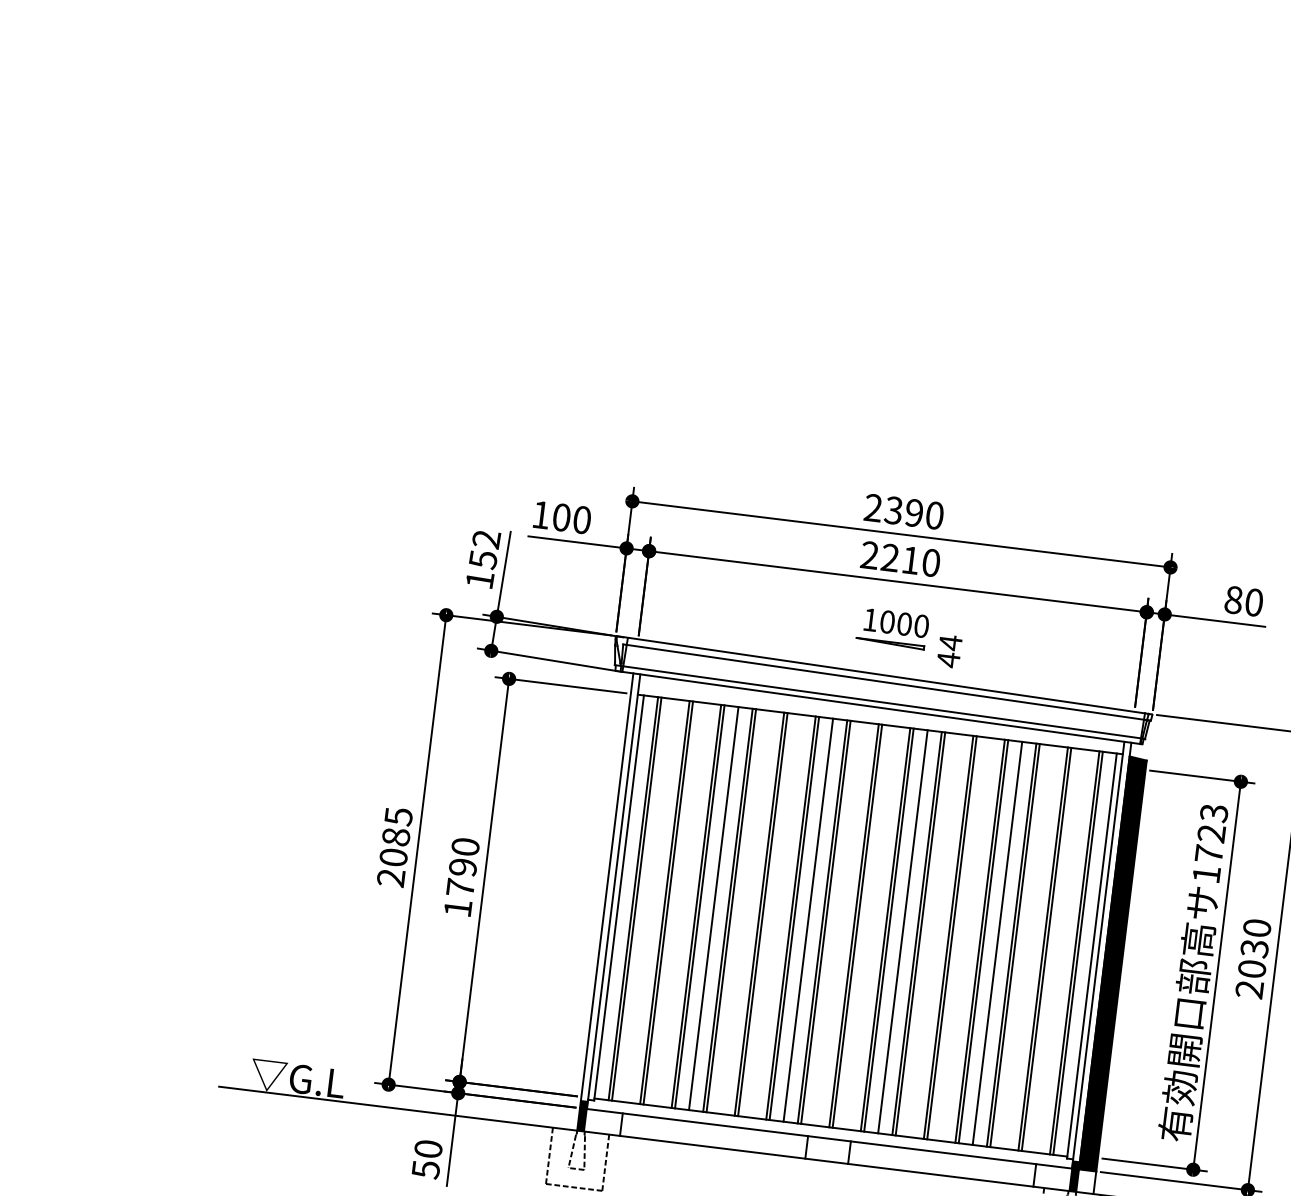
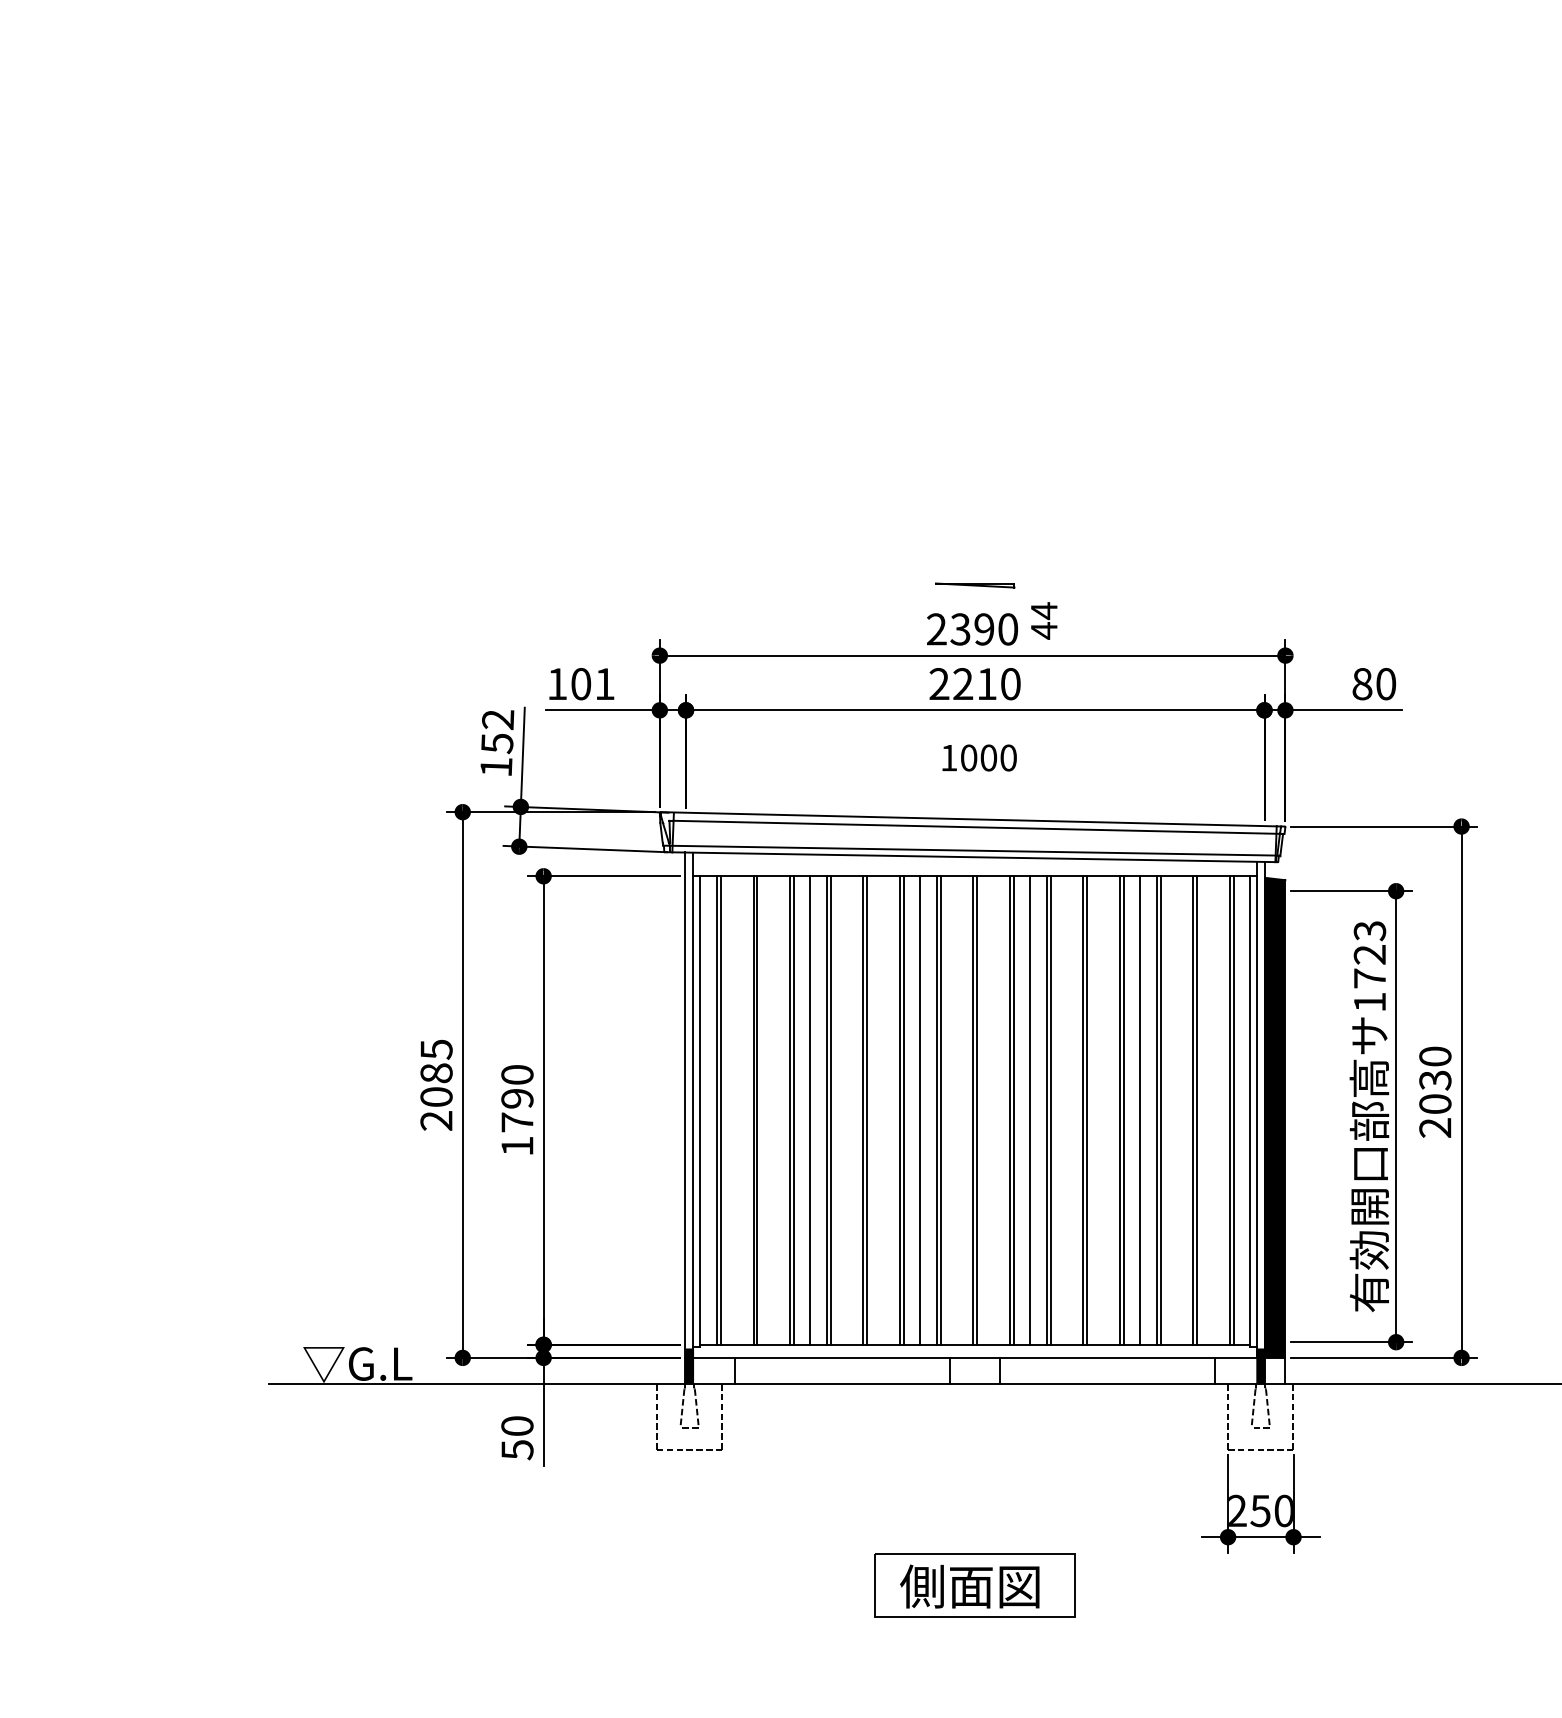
text: (581, 520) -> (604, 684), 100 -> 101
part: (890, 643) -> (975, 585), moved
text: (949, 651) -> (1044, 620), moved

